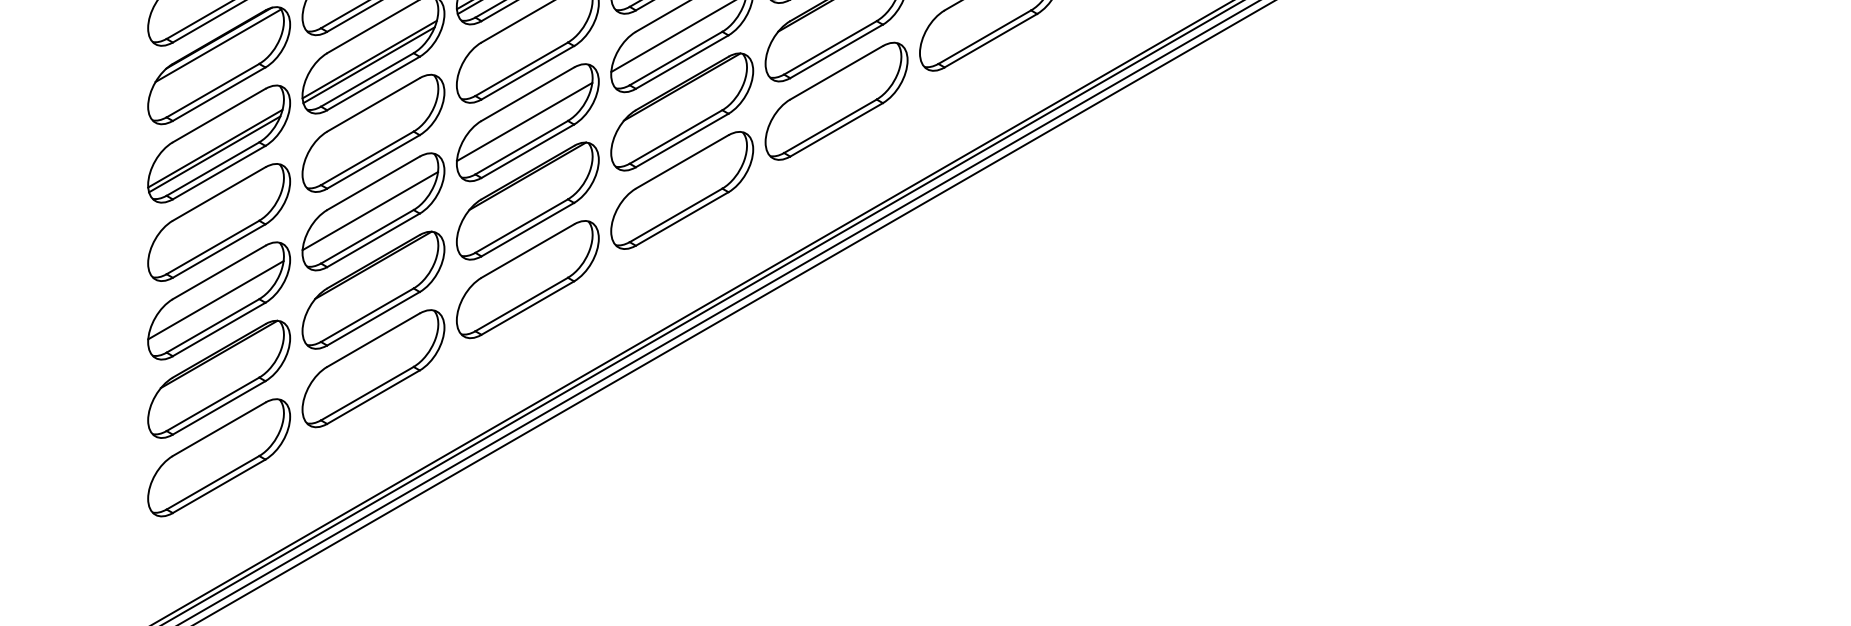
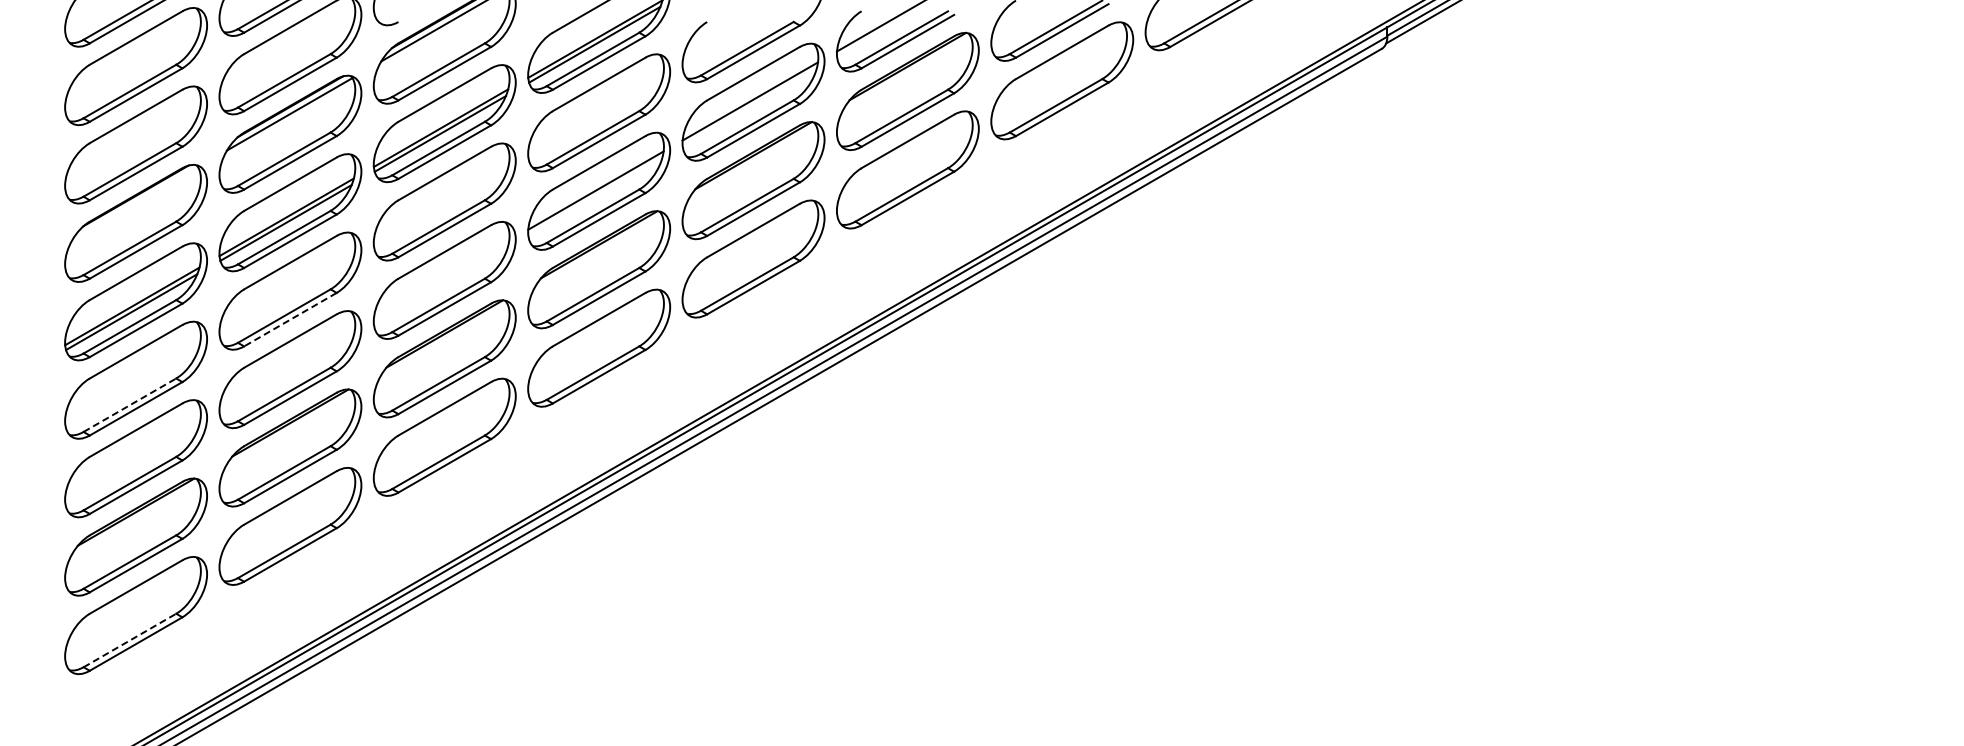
line: (218, 45) -> (135, 203), removed
line: (524, 121) -> (441, 279), removed
line: (373, 161) -> (290, 319), solid -> dashed
line: (369, 210) -> (286, 368), removed
line: (213, 246) -> (130, 404), solid -> dashed
line: (215, 299) -> (132, 457), removed
line: (213, 482) -> (130, 640), solid -> dashed

